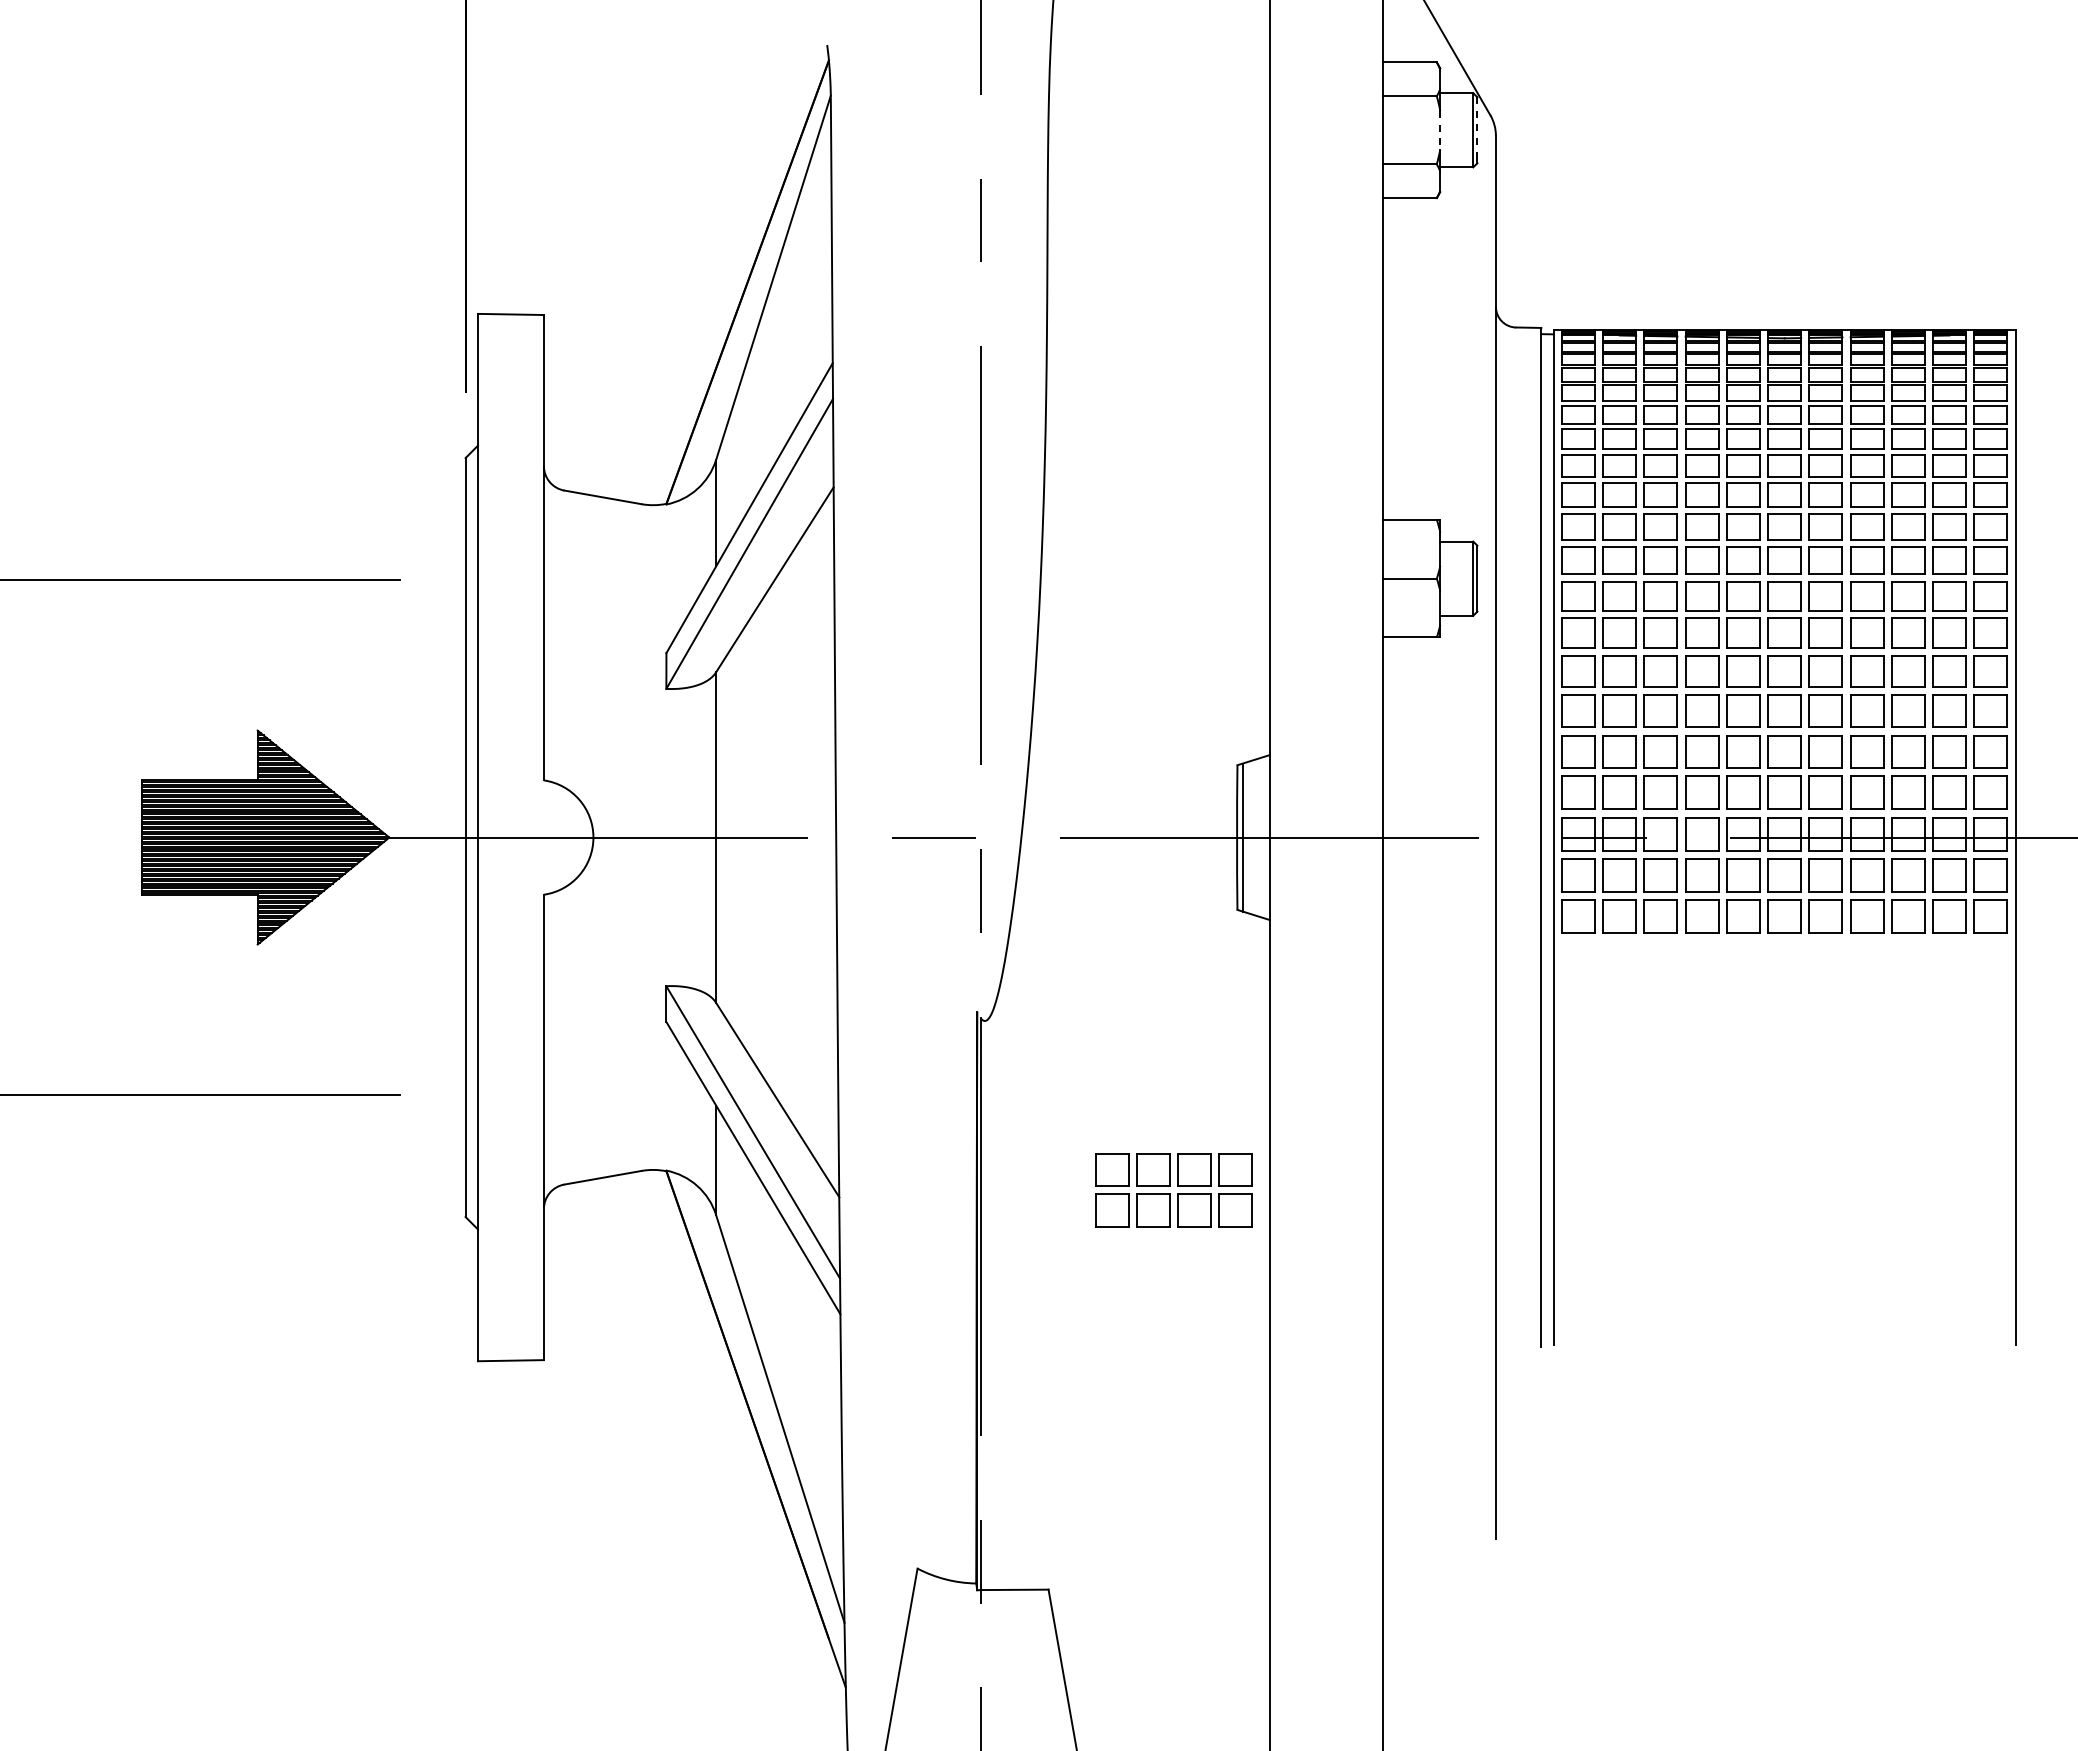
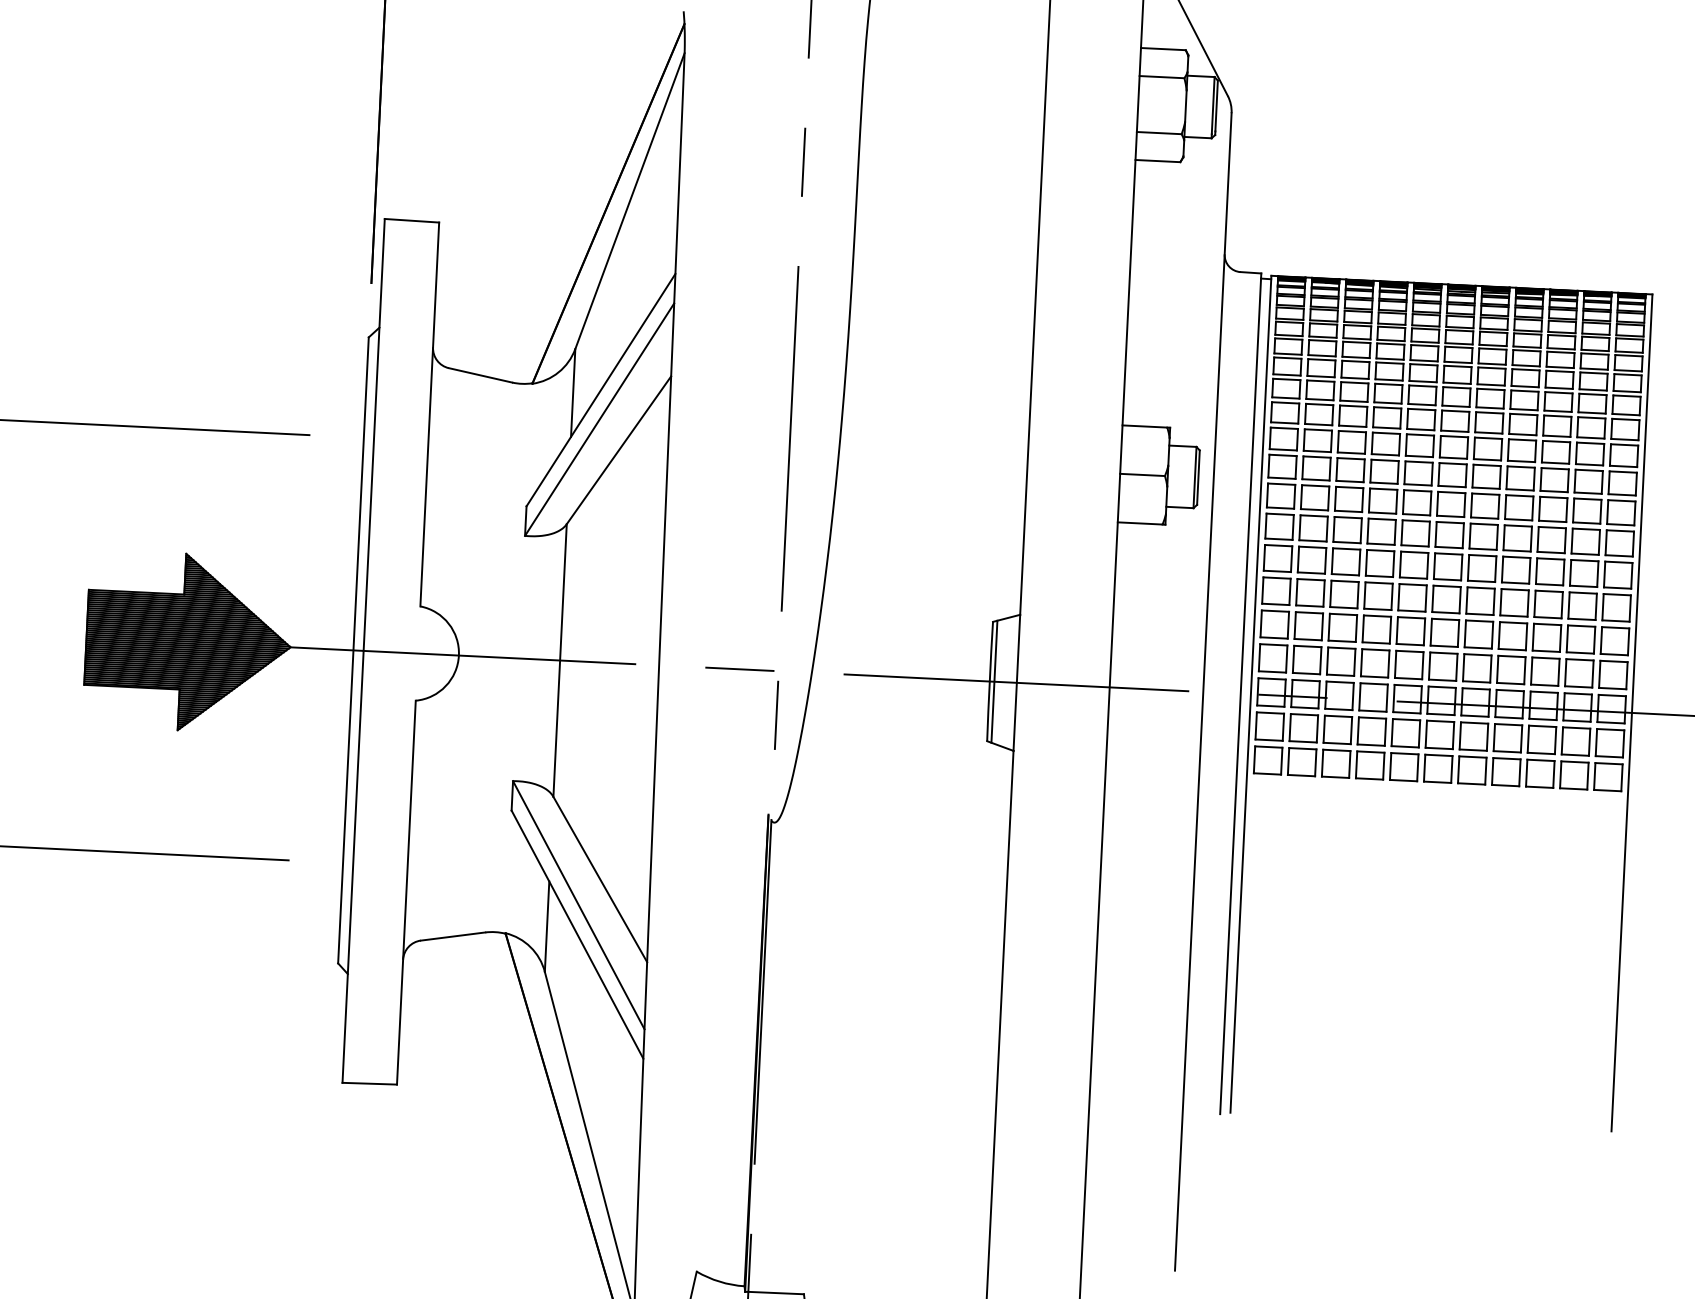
line: (1477, 128) -> (1216, 106), dashed -> solid
line: (1440, 130) -> (1186, 106), dashed -> solid
part: (1173, 1190) -> (923, 970), removed

